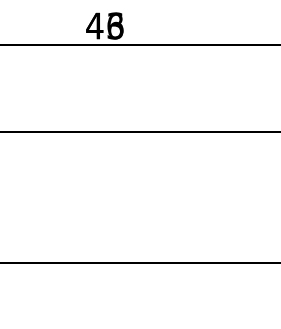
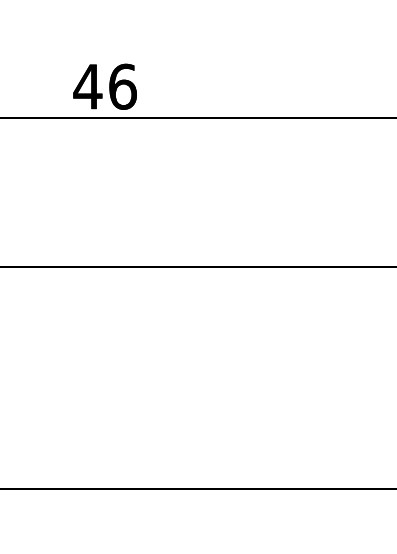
text: (115, 25) -> (123, 85), 43 -> 46

